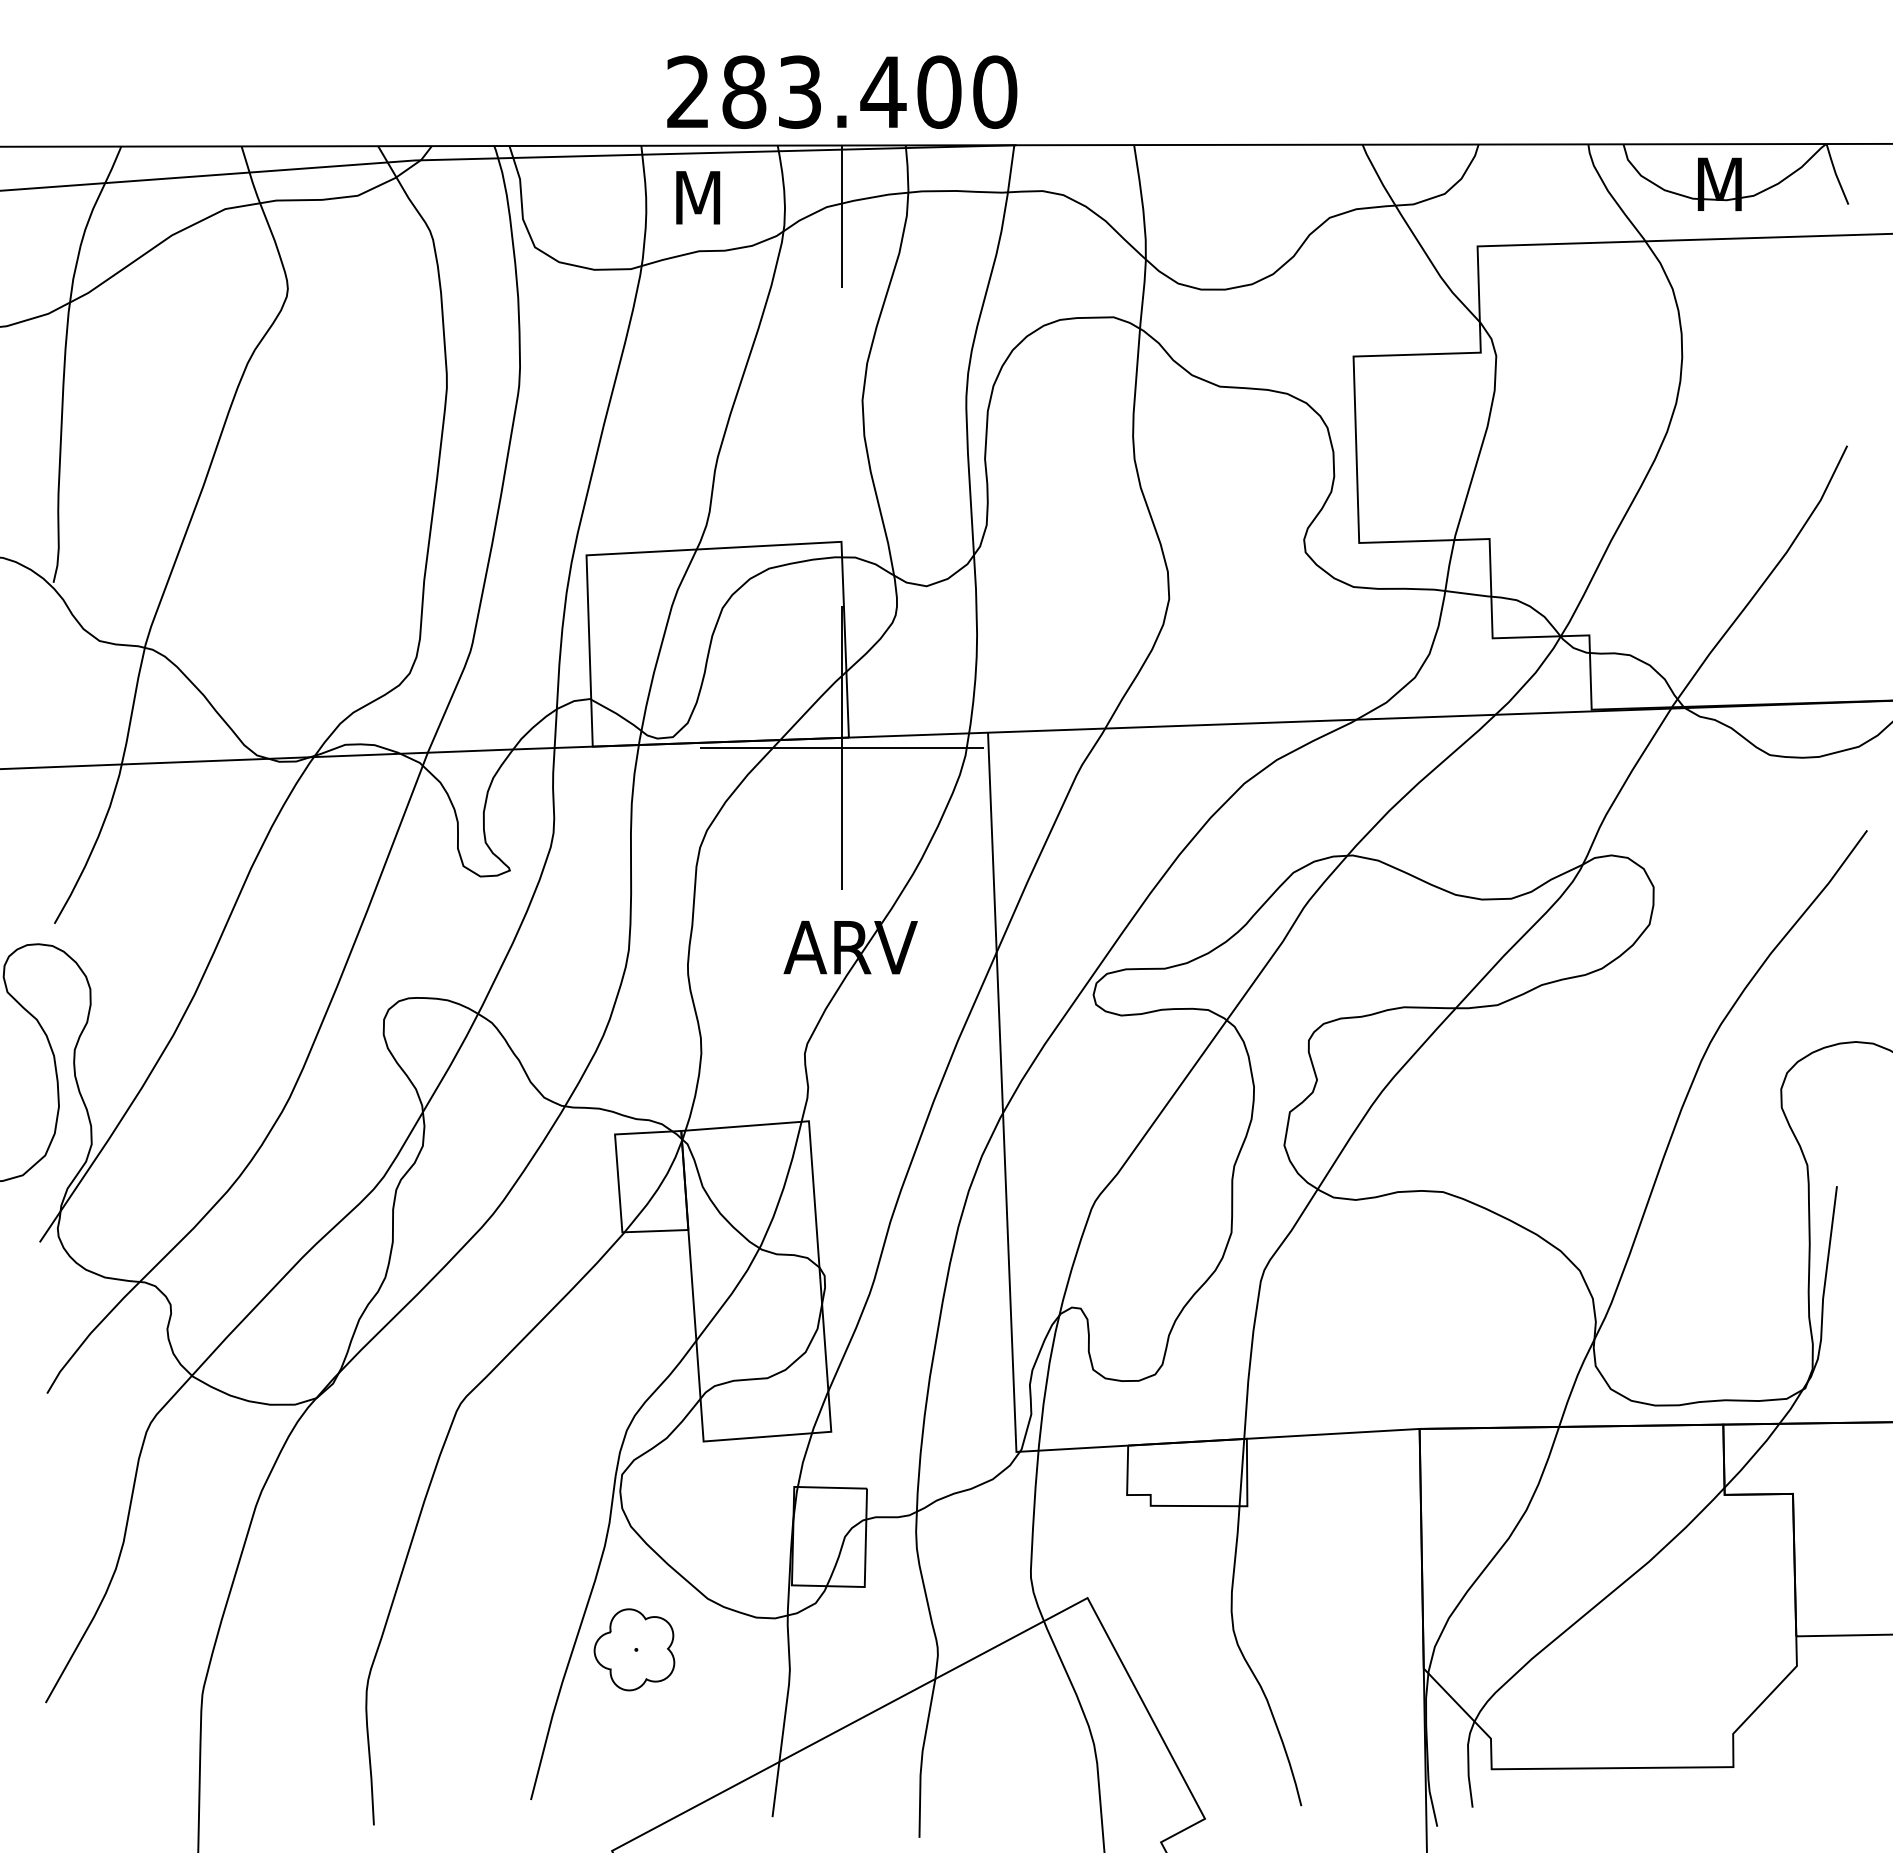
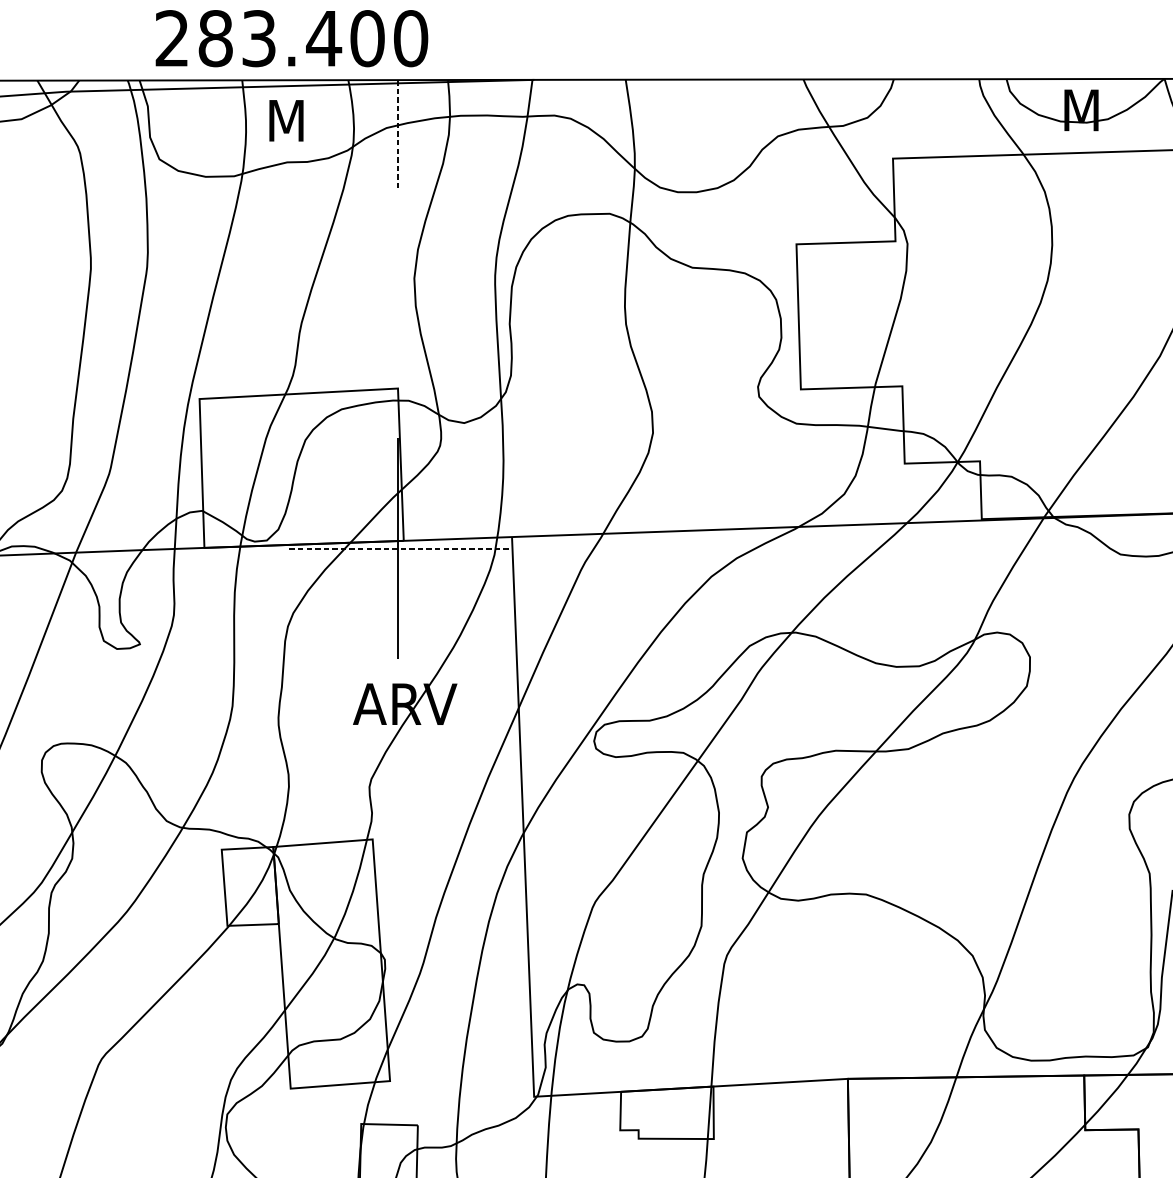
text: (842, 91) -> (292, 38), moved
line: (841, 217) -> (398, 136), solid -> dashed
line: (841, 747) -> (398, 548), solid -> dashed

